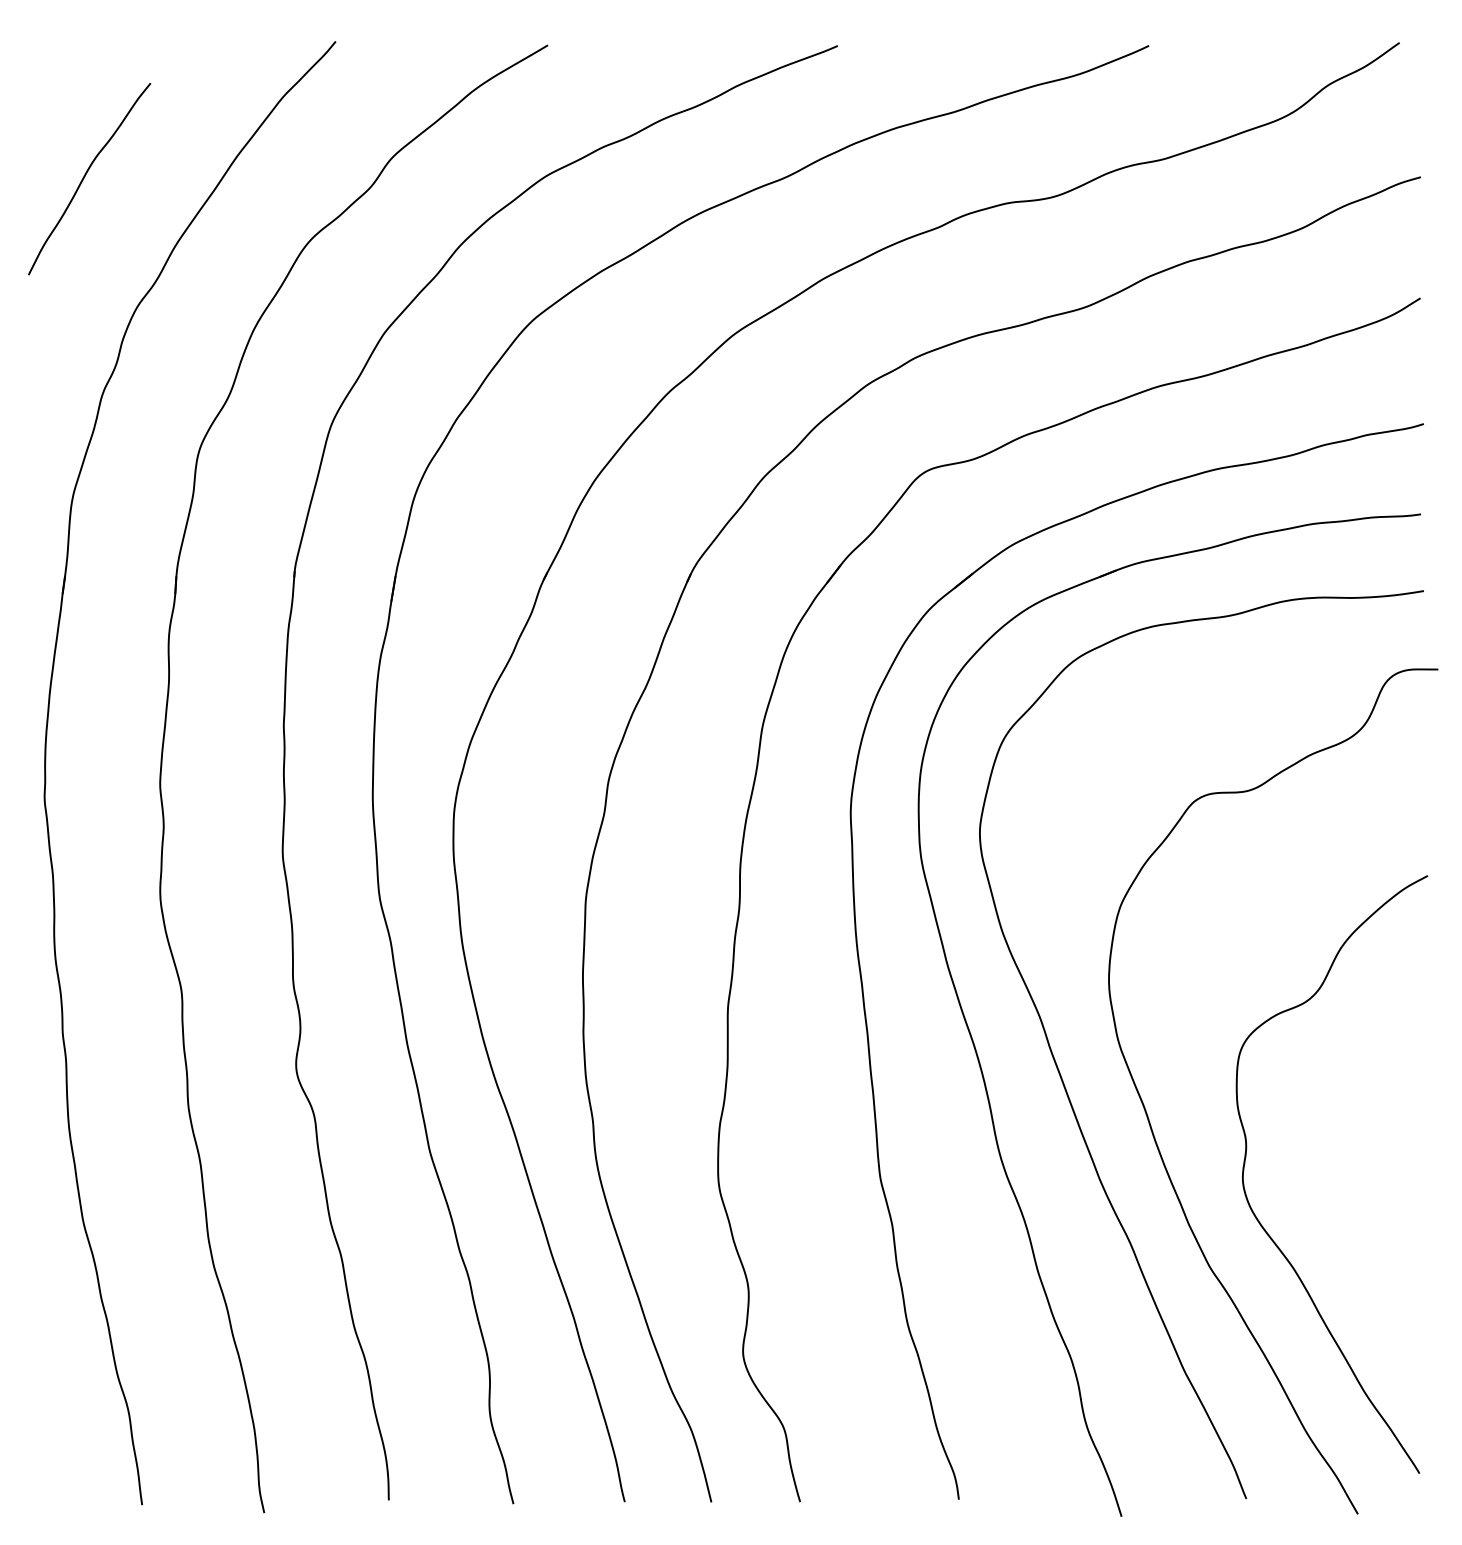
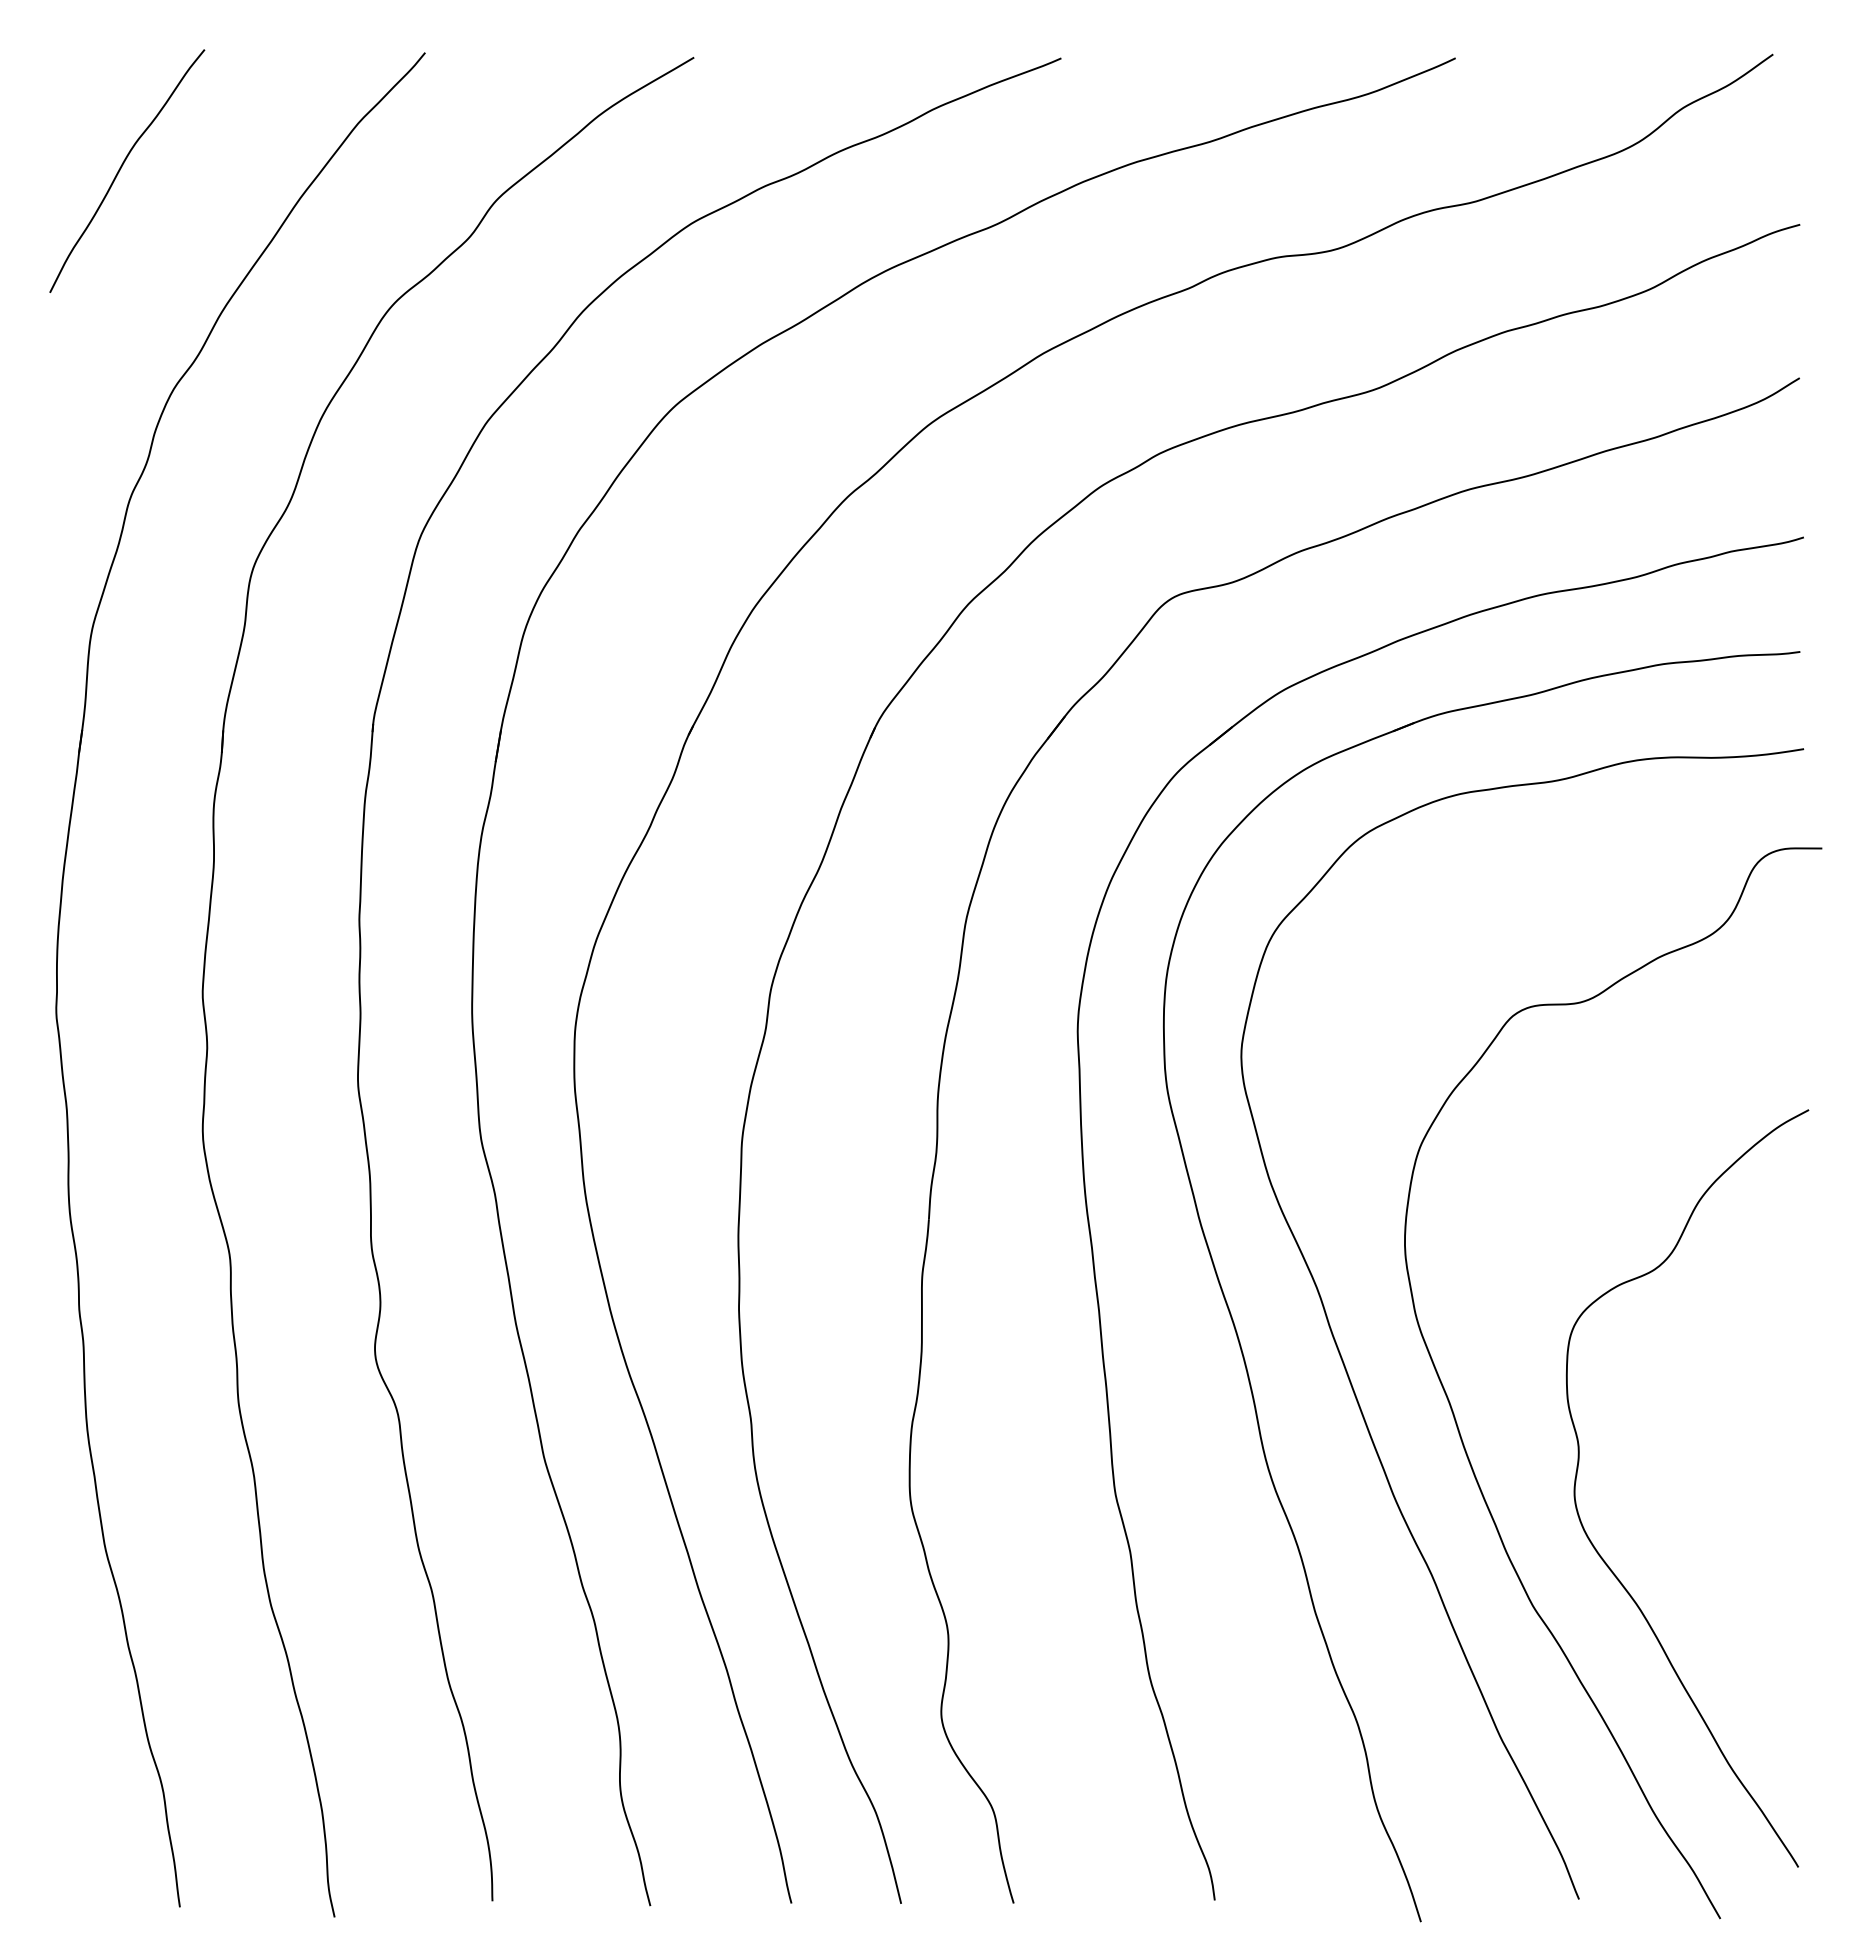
curve: (85, 177) -> (121, 168), moved

